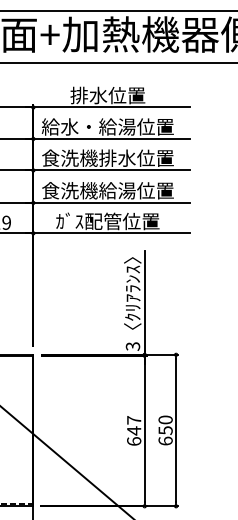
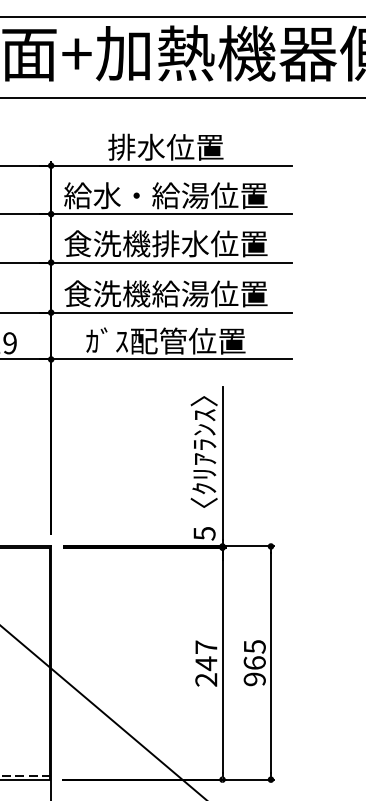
text: (132, 346) -> (203, 533), 3 -> 5
text: (165, 430) -> (254, 662), 650 -> 965
text: (134, 441) -> (206, 679), 647 -> 247

